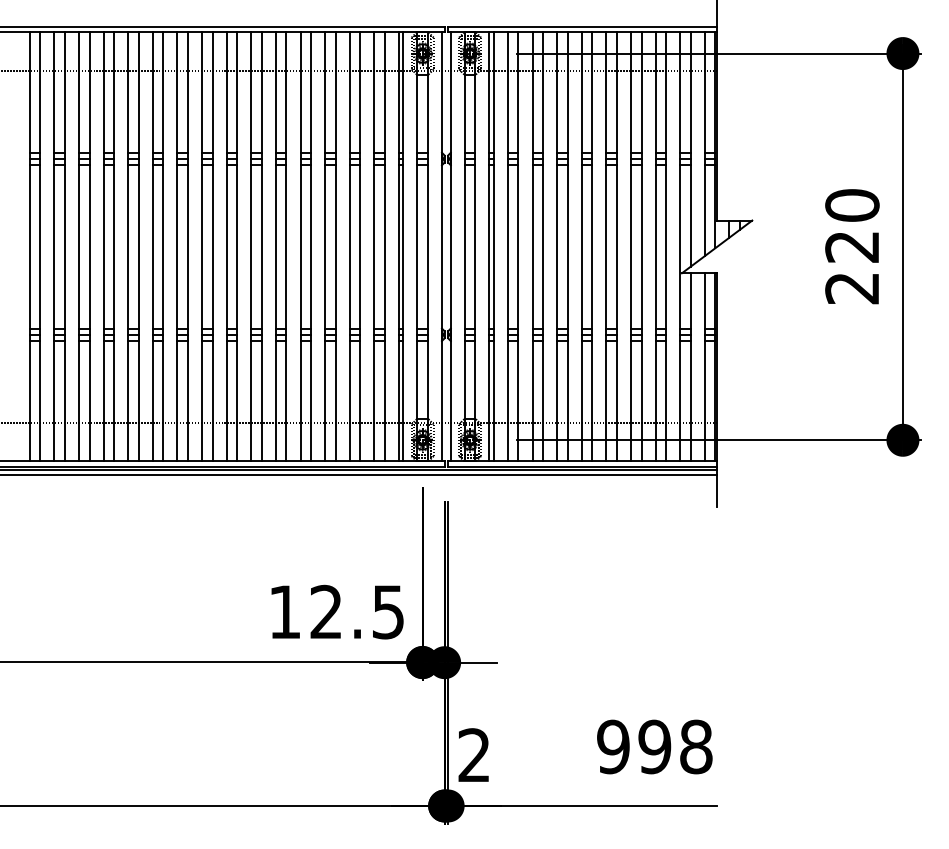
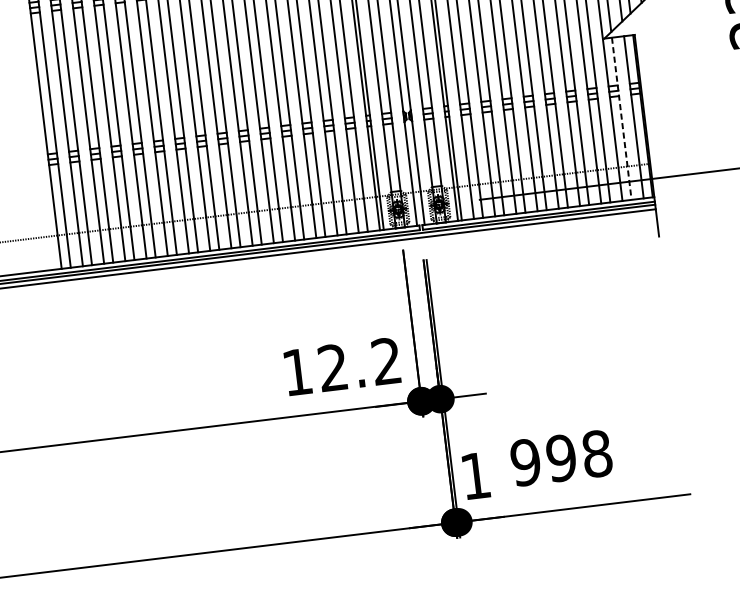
line: (690, 367) -> (621, 118), solid -> dashed
text: (387, 611) -> (385, 360), 12.5 -> 12.2
text: (654, 746) -> (561, 457), moved
text: (473, 754) -> (474, 475), 2 -> 1

